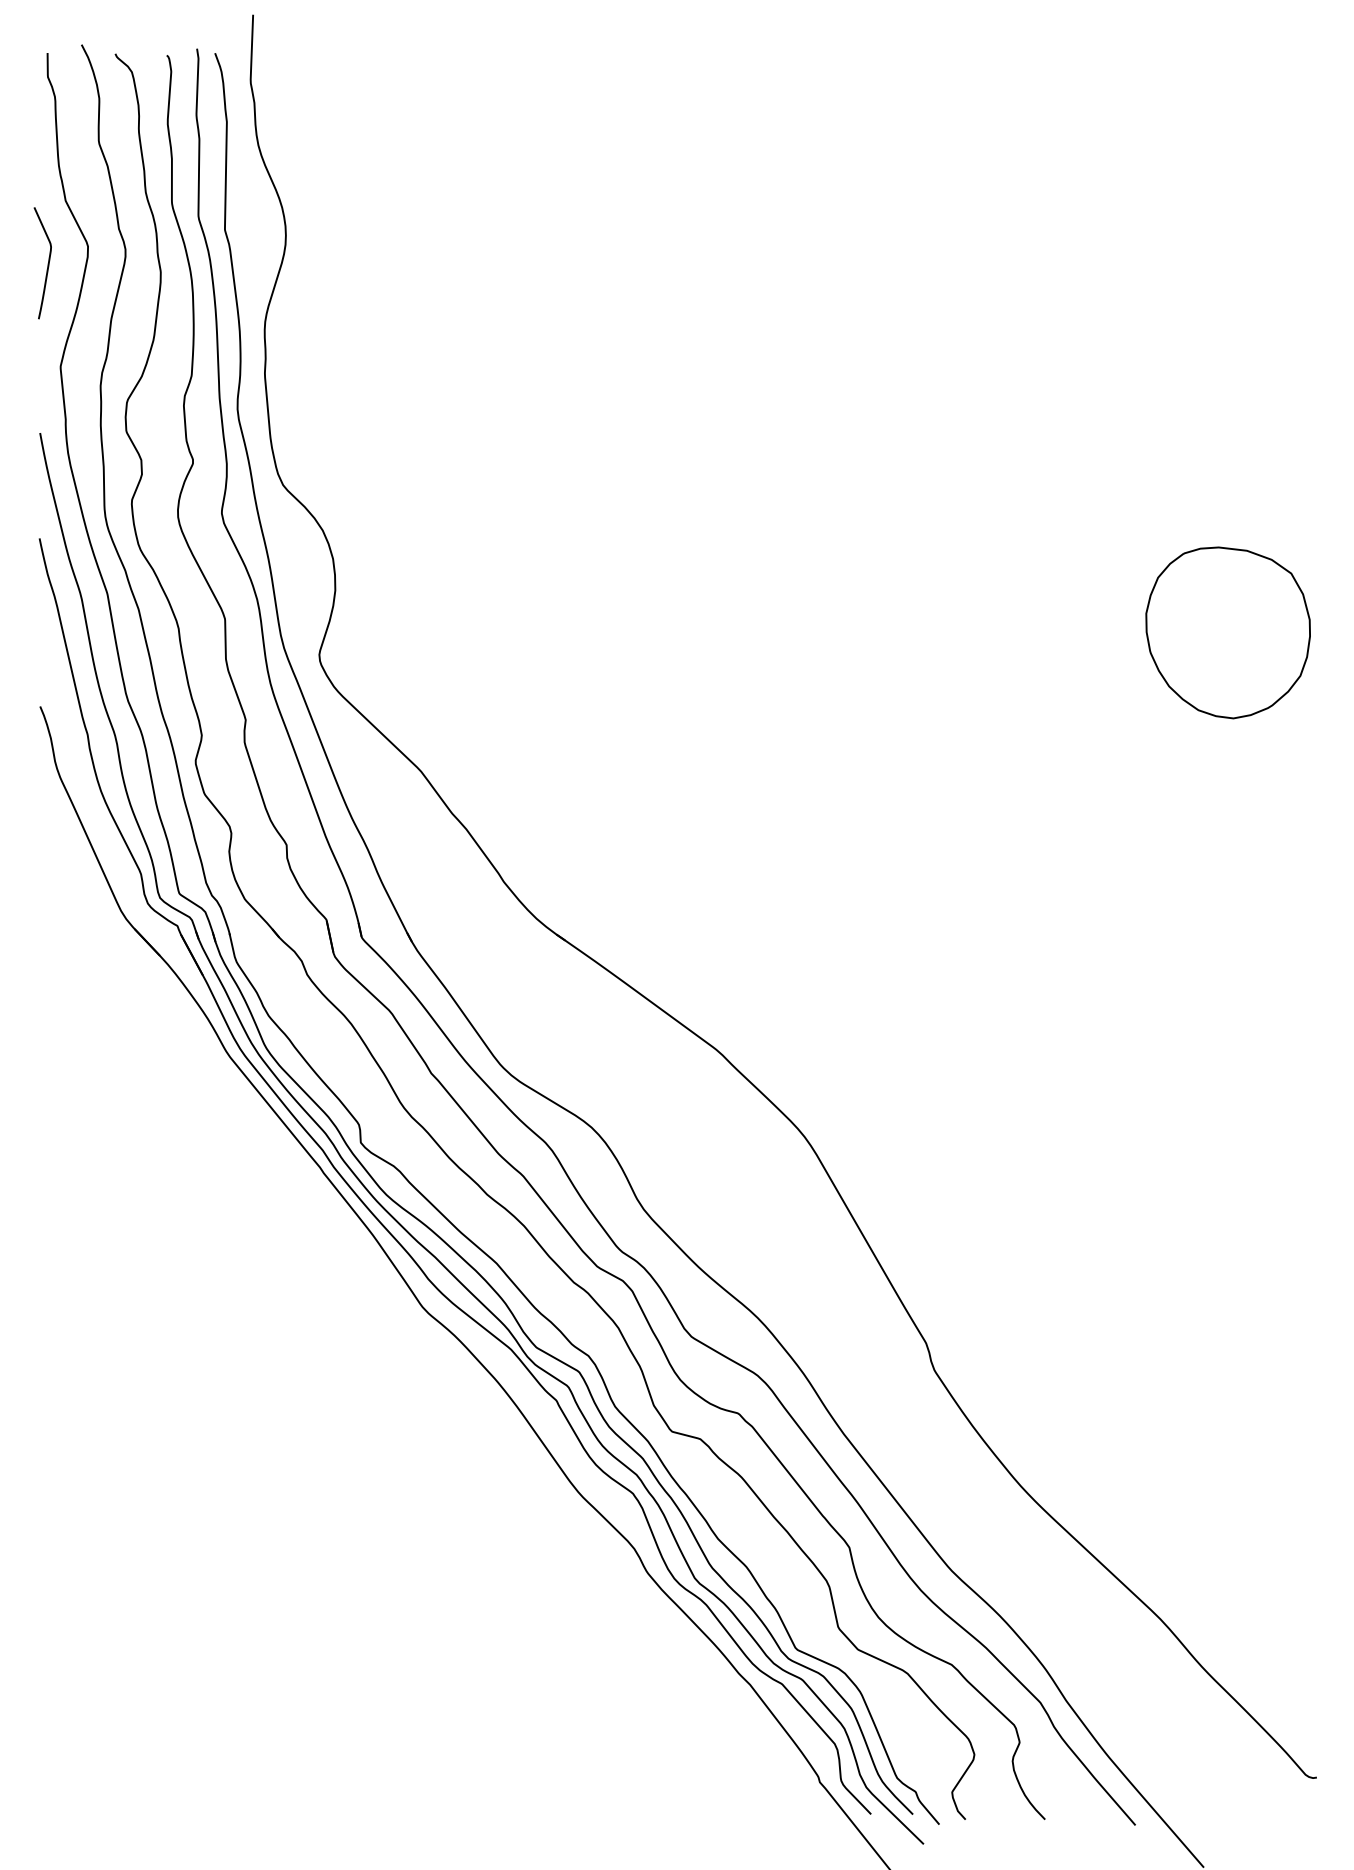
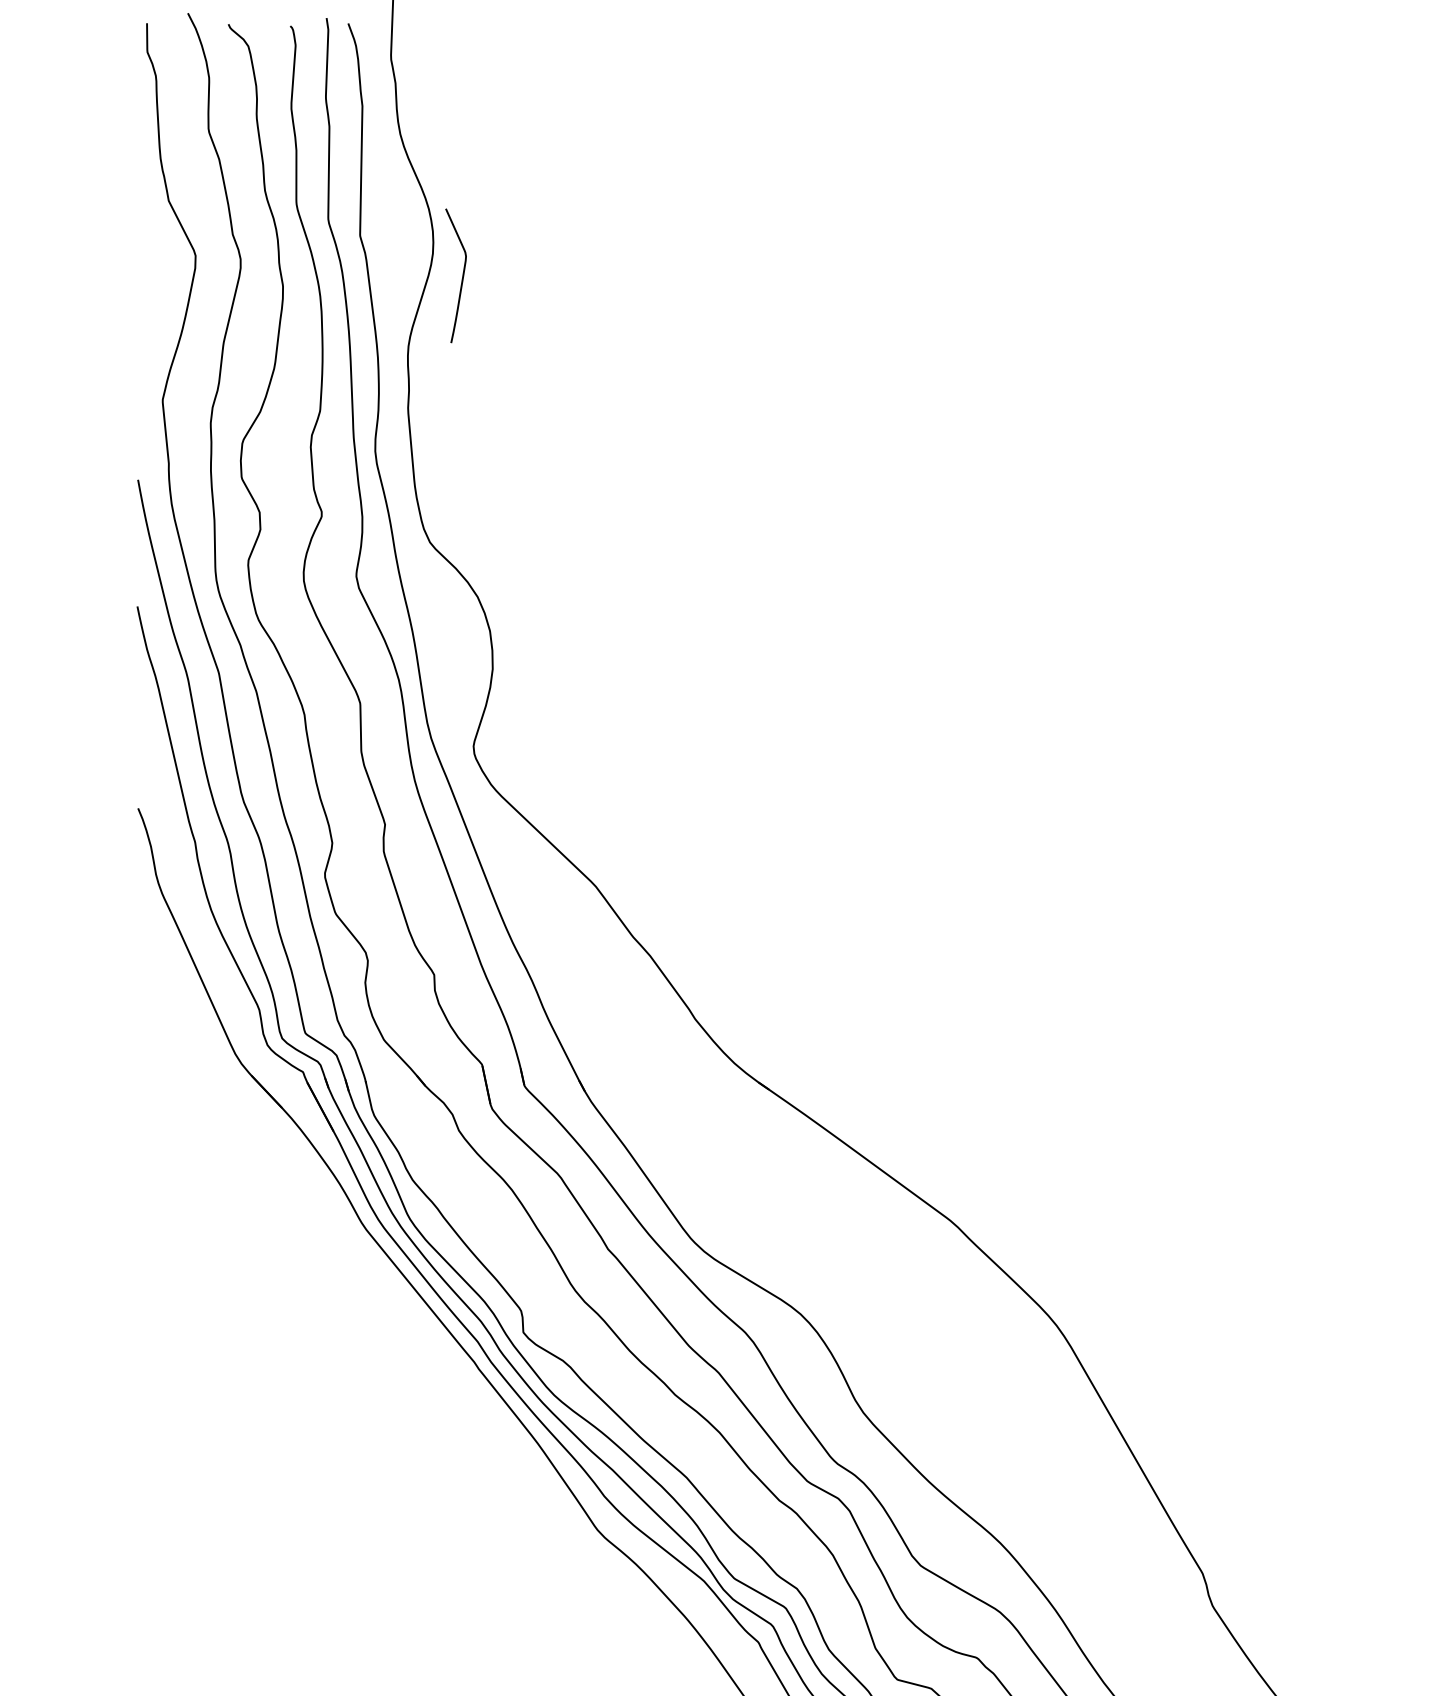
curve: (47, 263) -> (461, 276), moved

